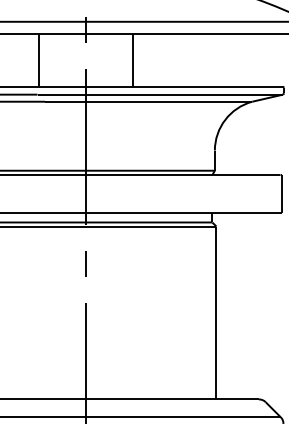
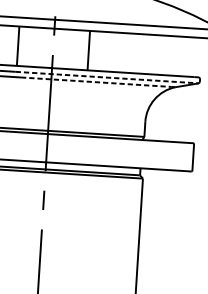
line: (160, 94) -> (107, 77), solid -> dashed
line: (146, 101) -> (96, 82), solid -> dashed

